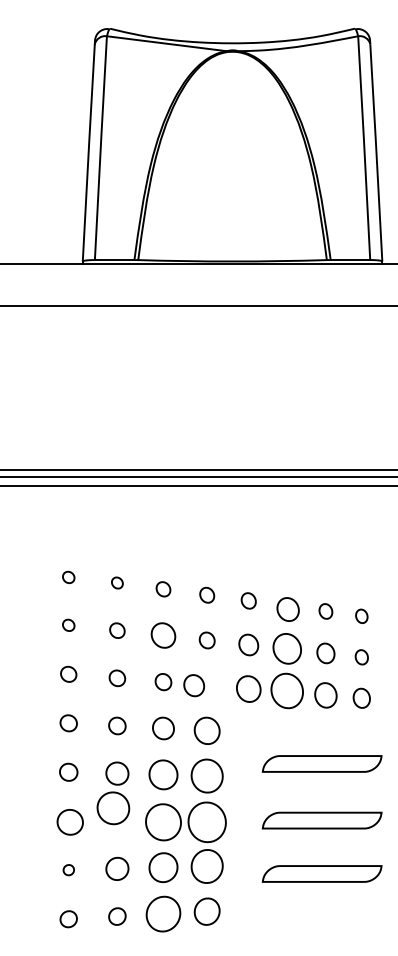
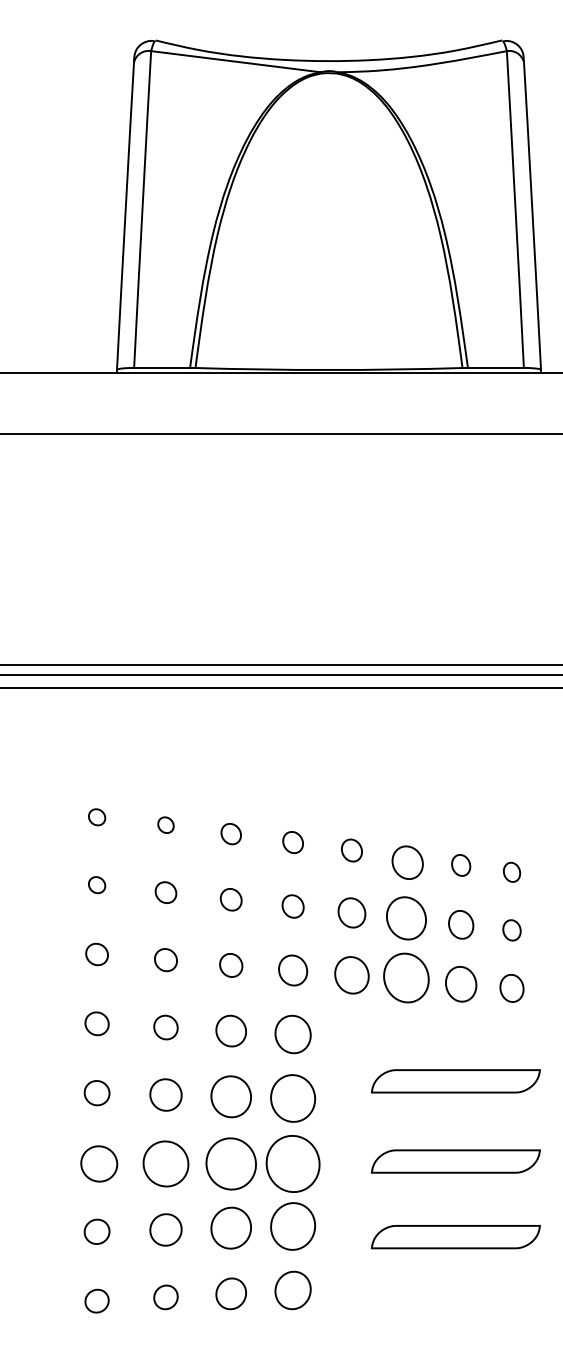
part: (163, 635) -> (231, 899), size x0.62
part: (194, 685) -> (293, 970), moved
part: (113, 808) -> (166, 1164), moved
part: (68, 869) -> (96, 1230), size x1.67
part: (163, 913) -> (231, 1293), size x0.62

